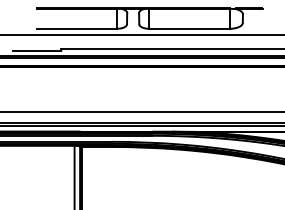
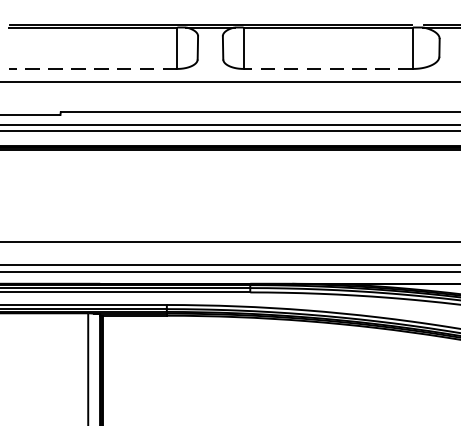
line: (76, 28) -> (92, 68), solid -> dashed
line: (189, 28) -> (328, 68), solid -> dashed

